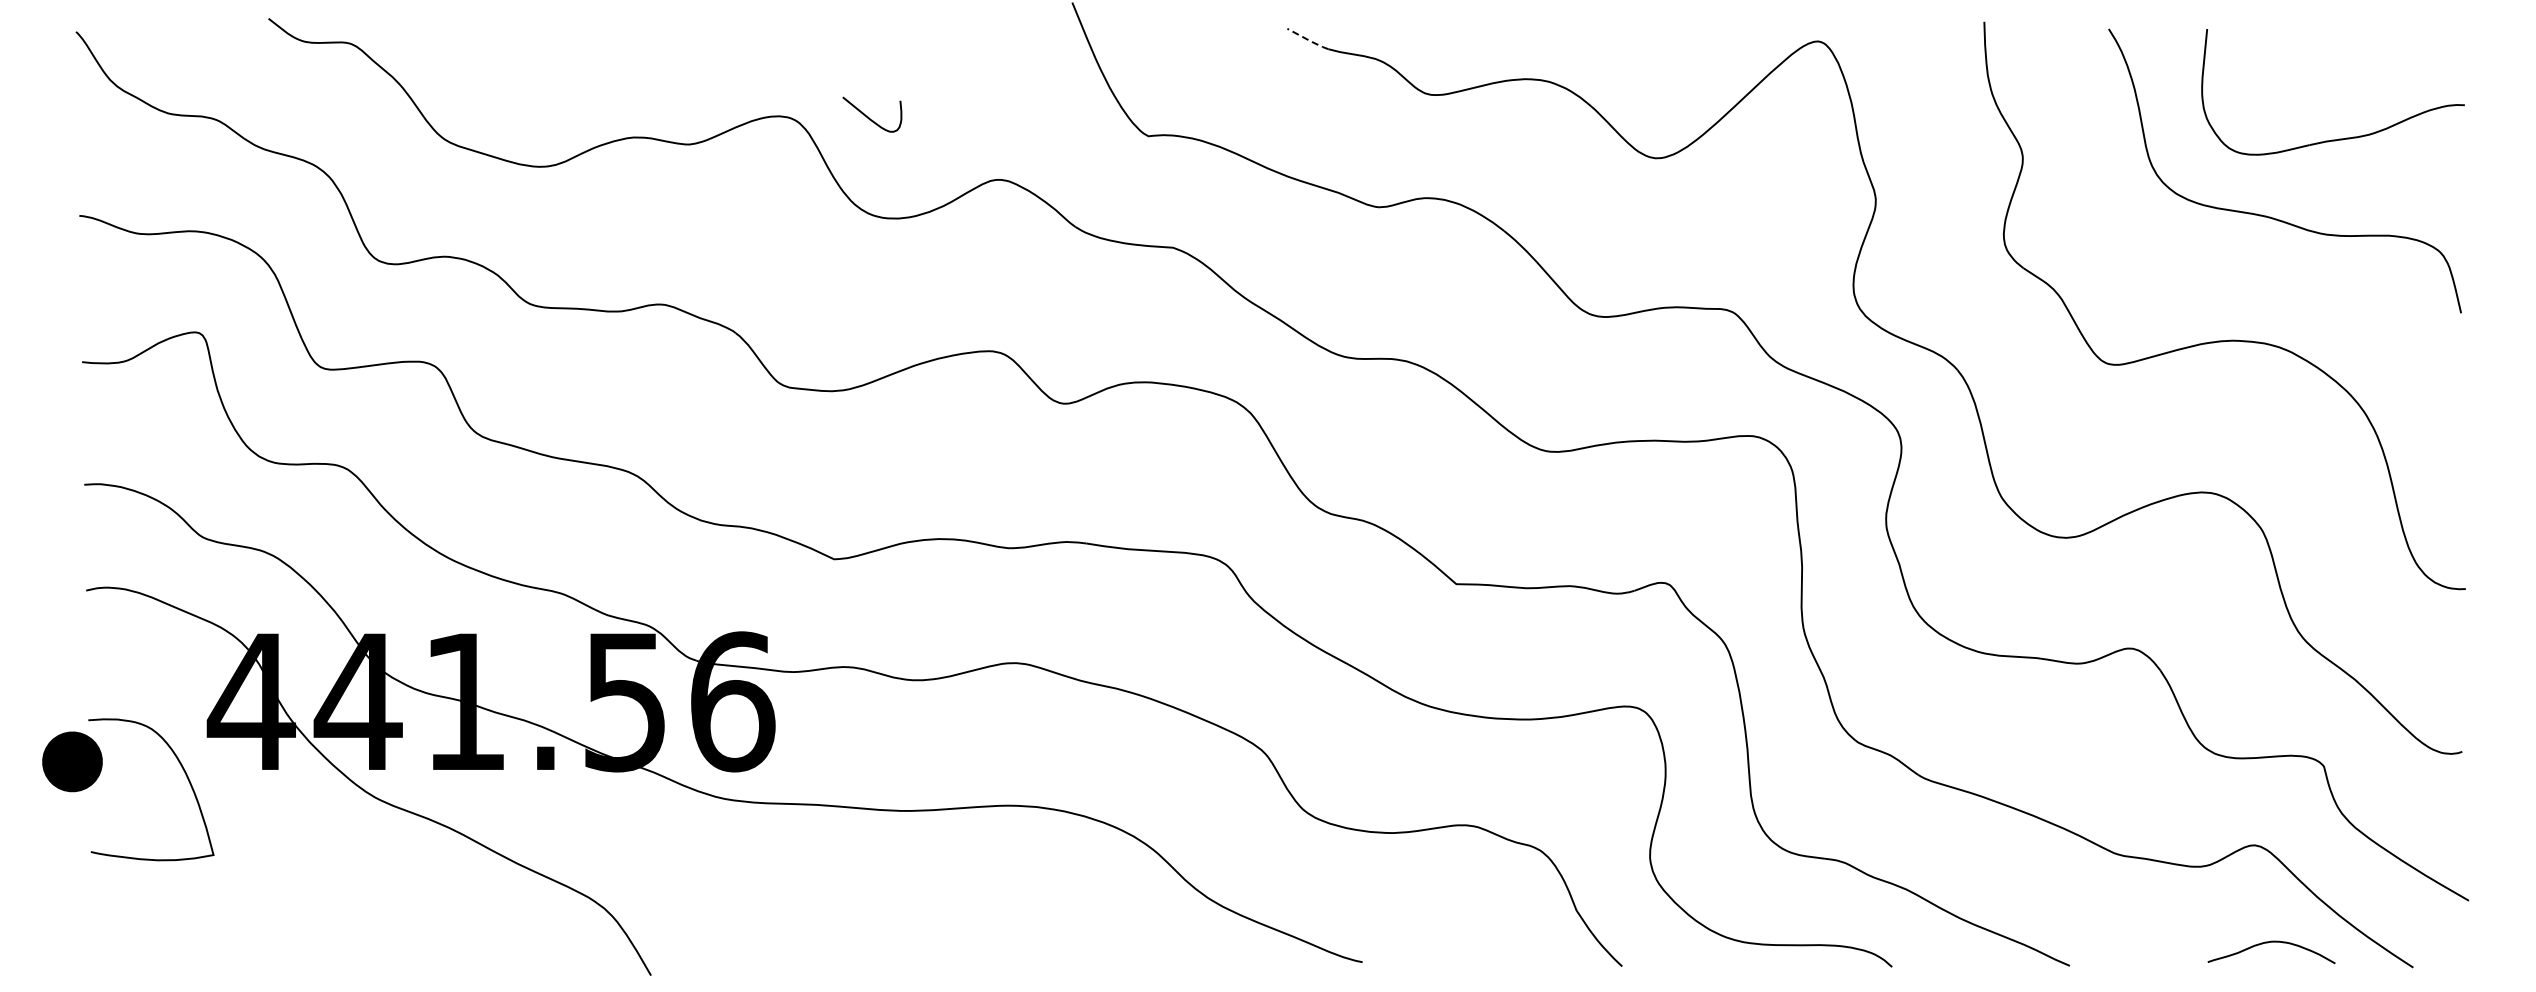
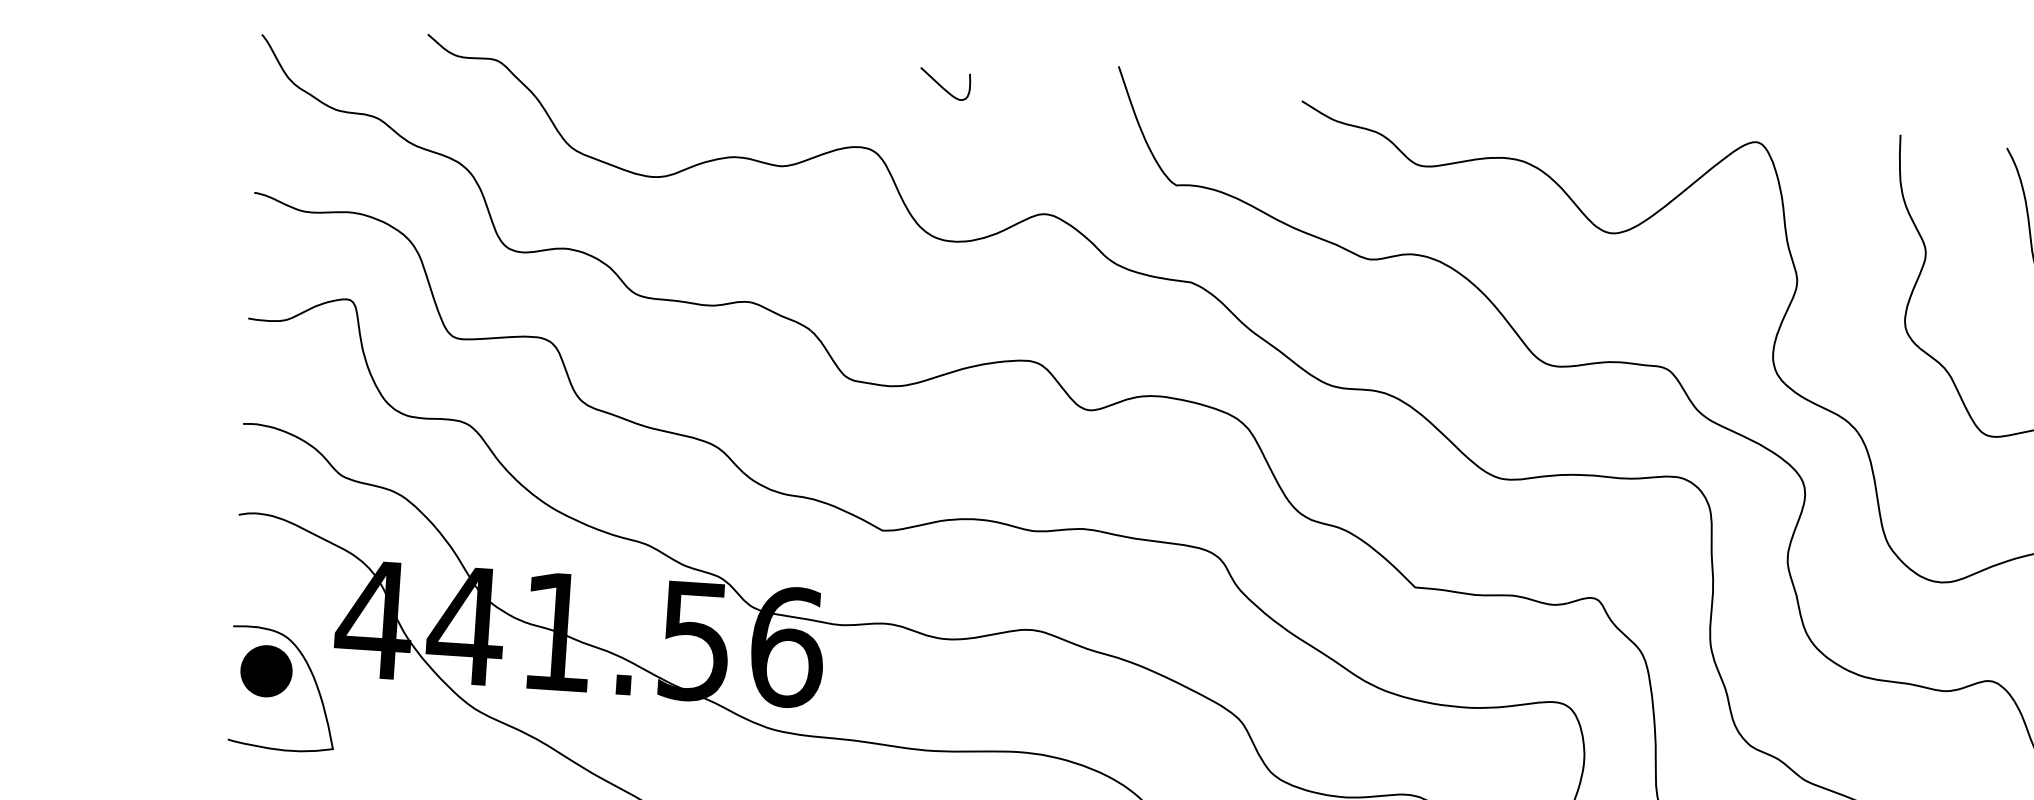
line: (1309, 40) -> (1320, 112), dashed -> solid
curve: (869, 117) -> (942, 86), moved
part: (72, 761) -> (266, 670), moved

